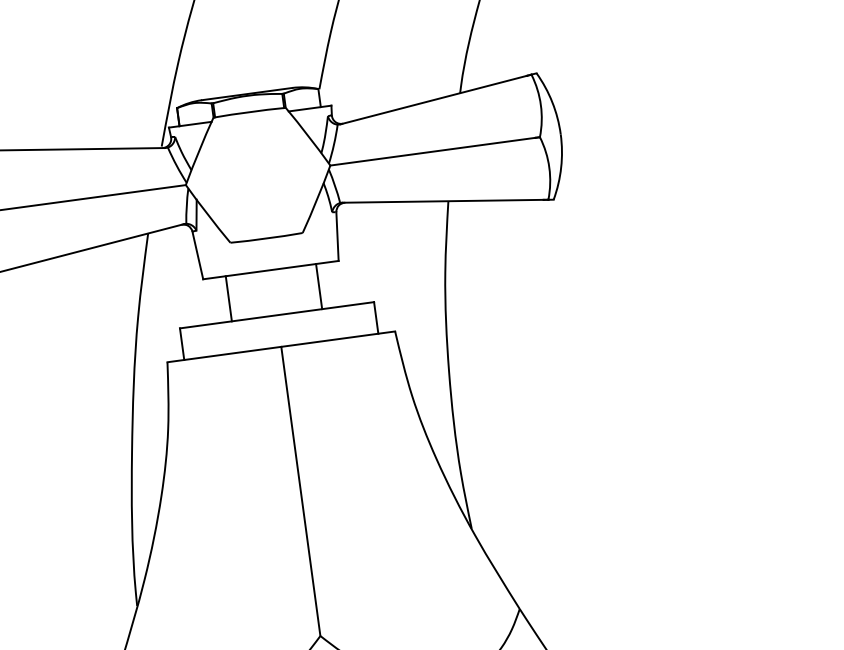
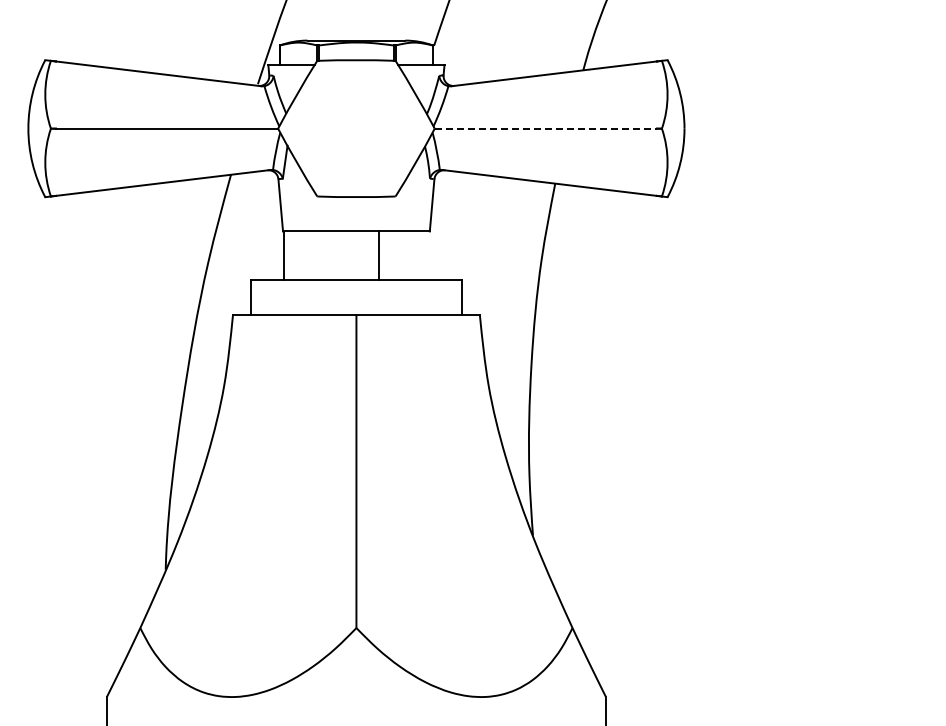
line: (433, 151) -> (546, 128), solid -> dashed
line: (319, 286) -> (379, 255), moved
line: (228, 298) -> (283, 255), moved

